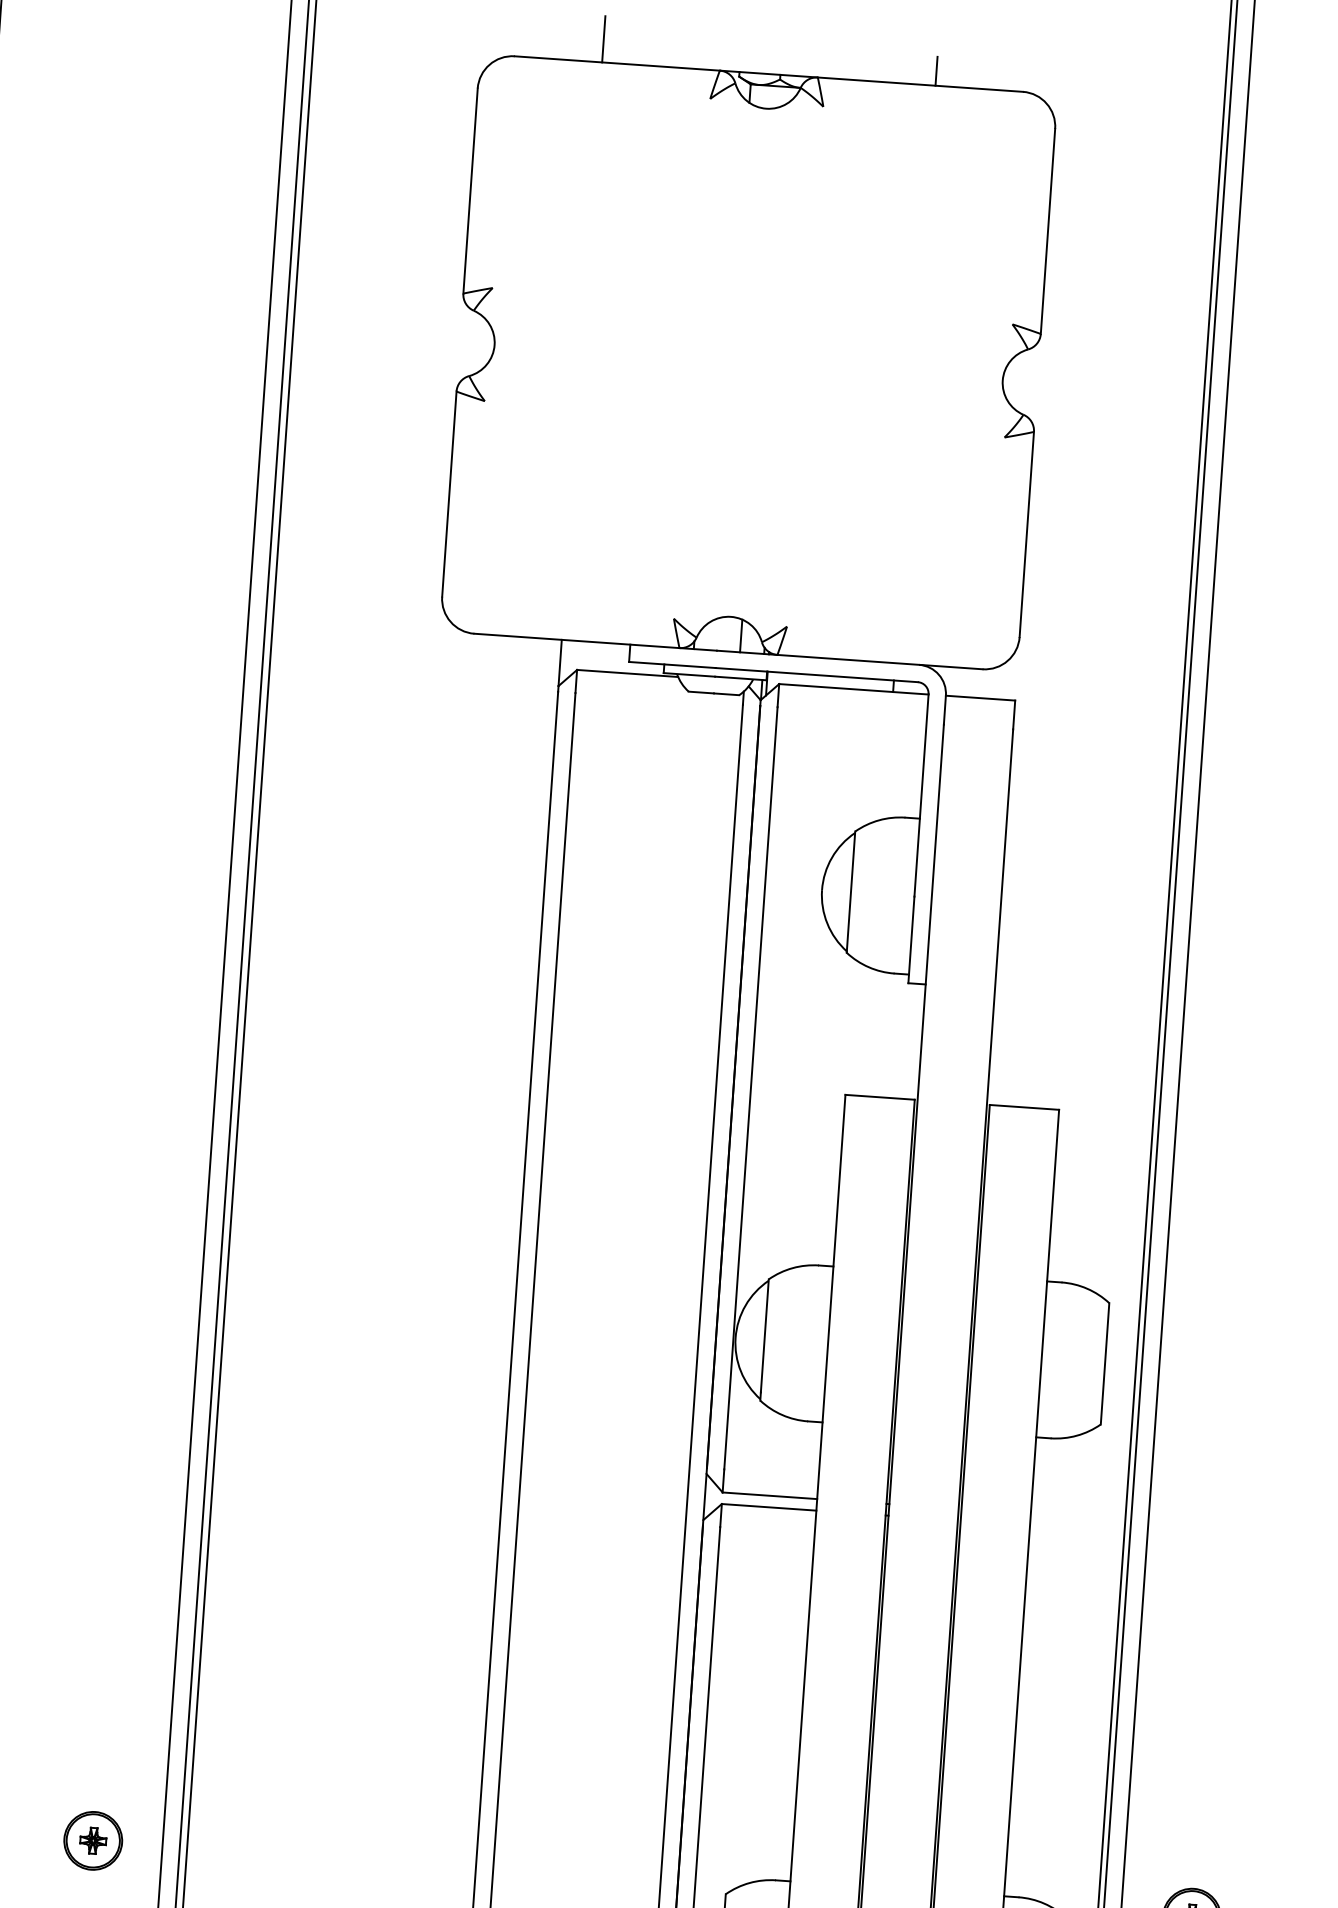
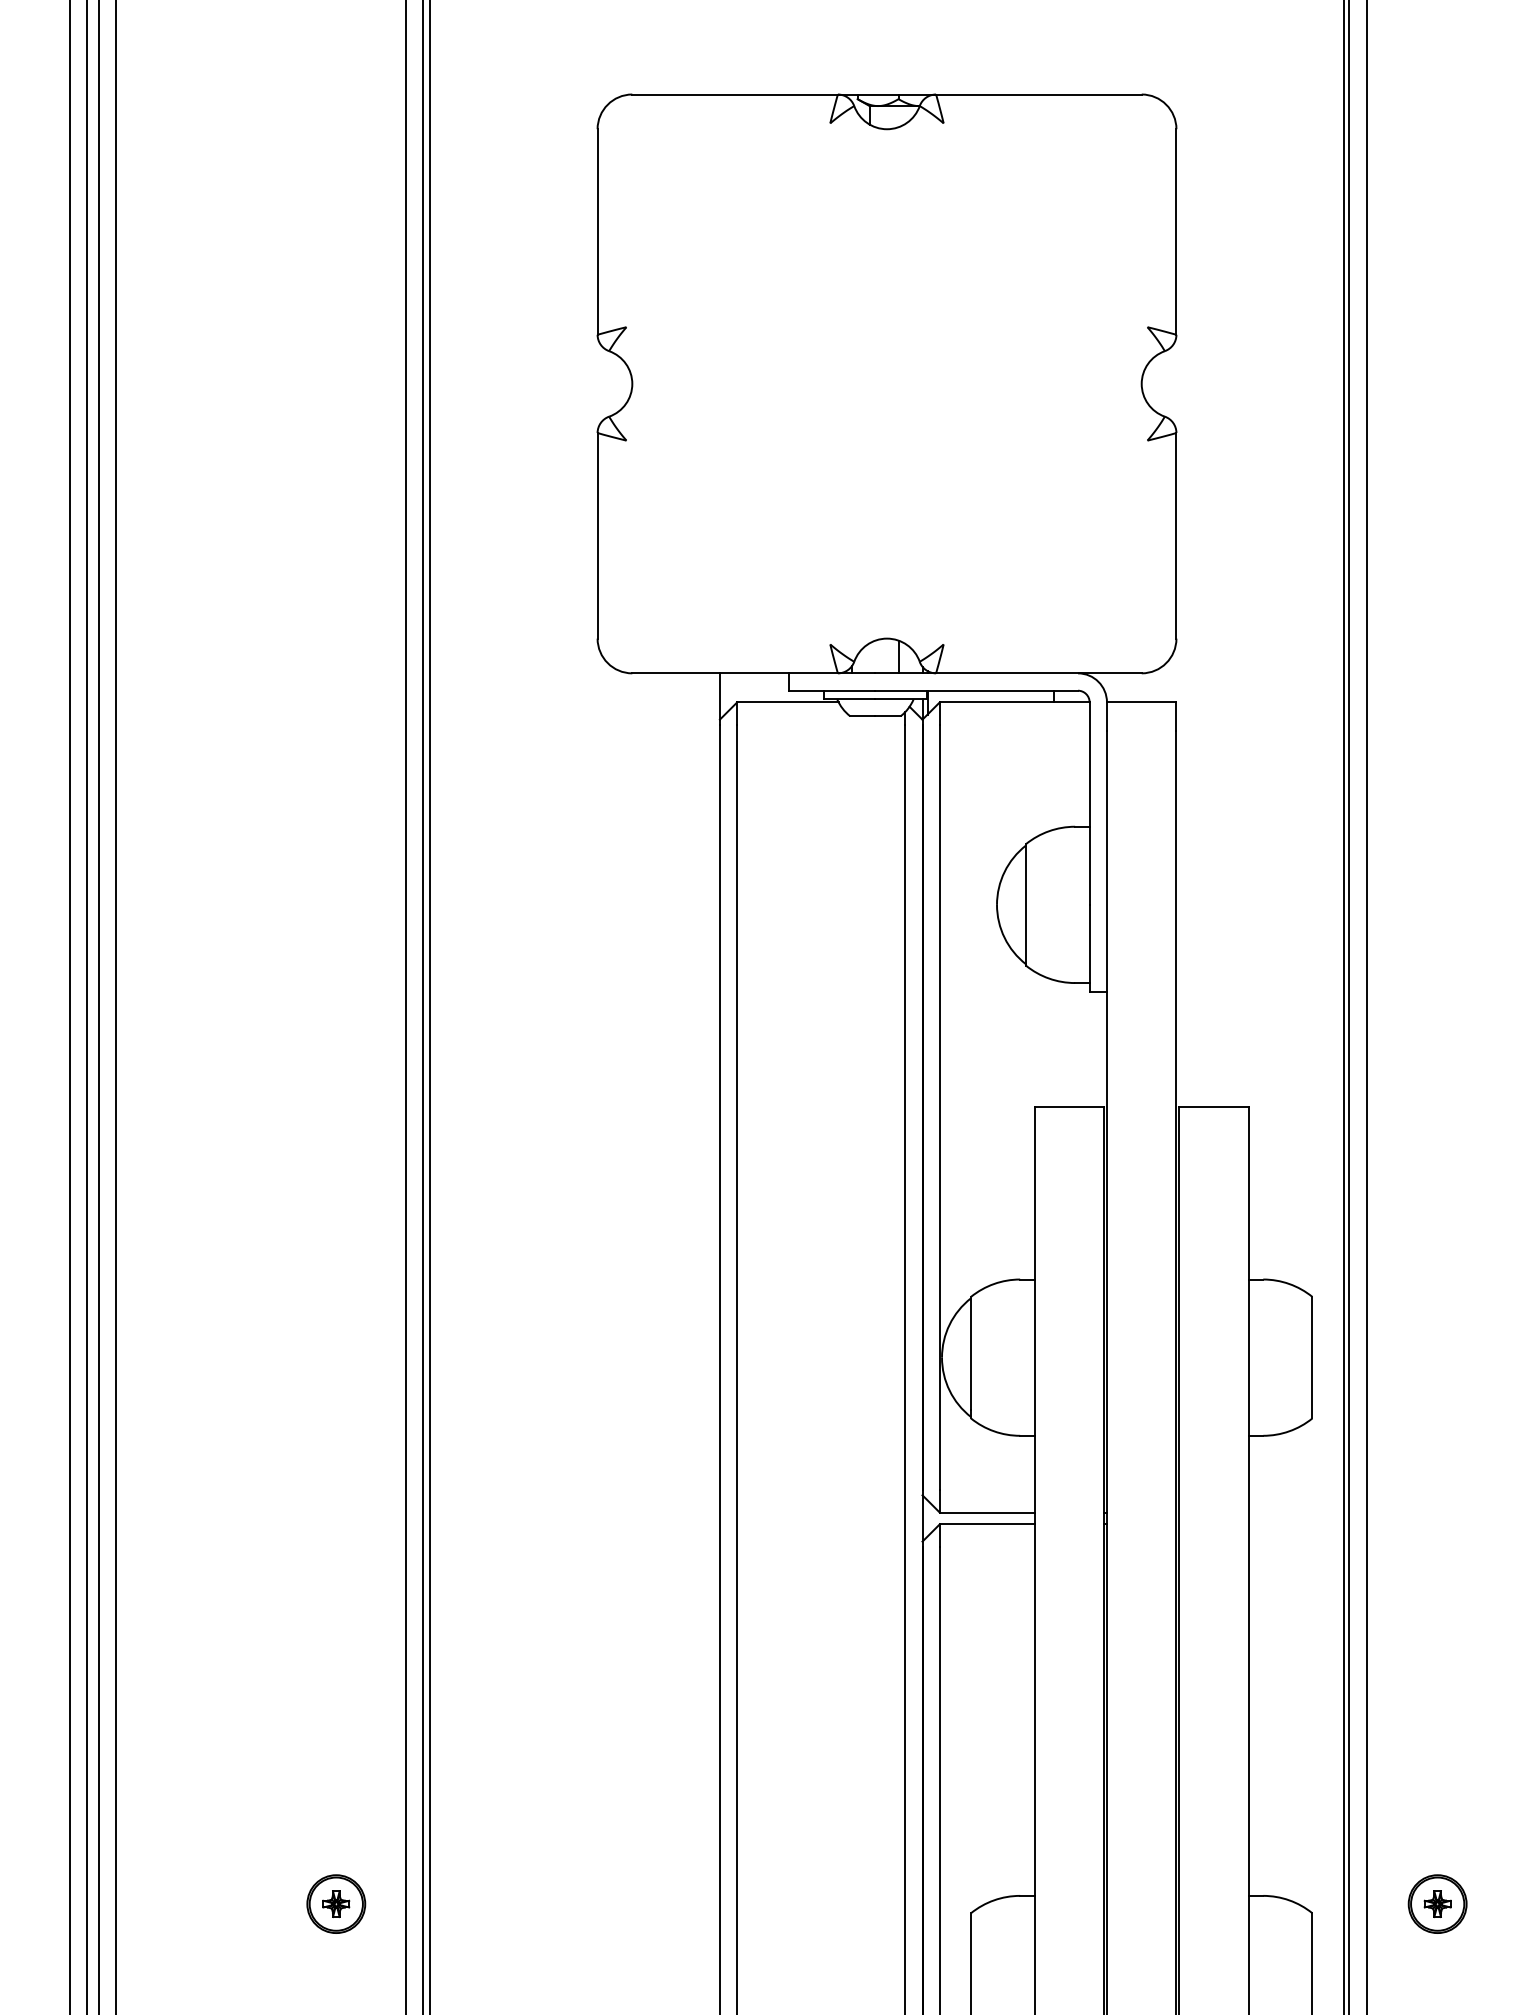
line: (603, 39) -> (719, 71), removed
line: (936, 70) -> (1054, 79), removed

